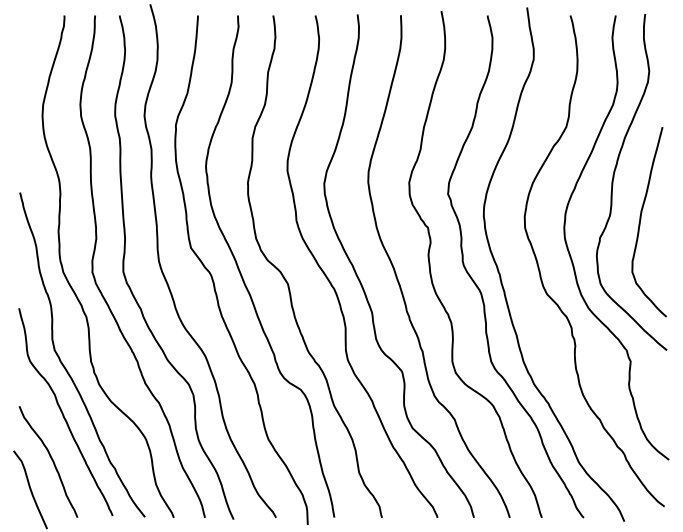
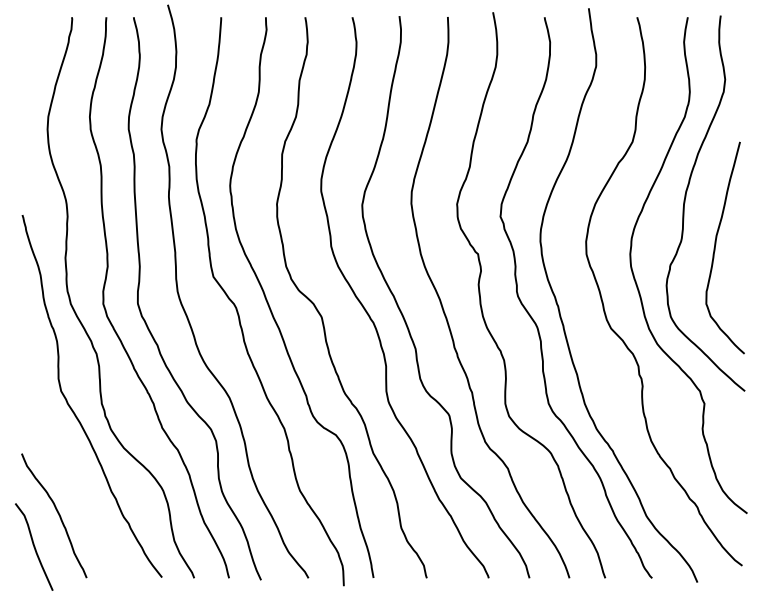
curve: (63, 414) -> (71, 462), removed

